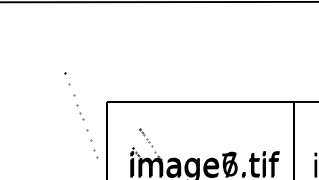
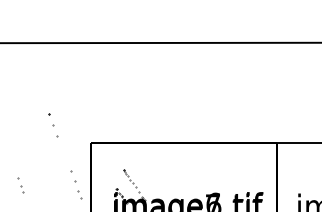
part: (79, 112) -> (20, 185), moved

